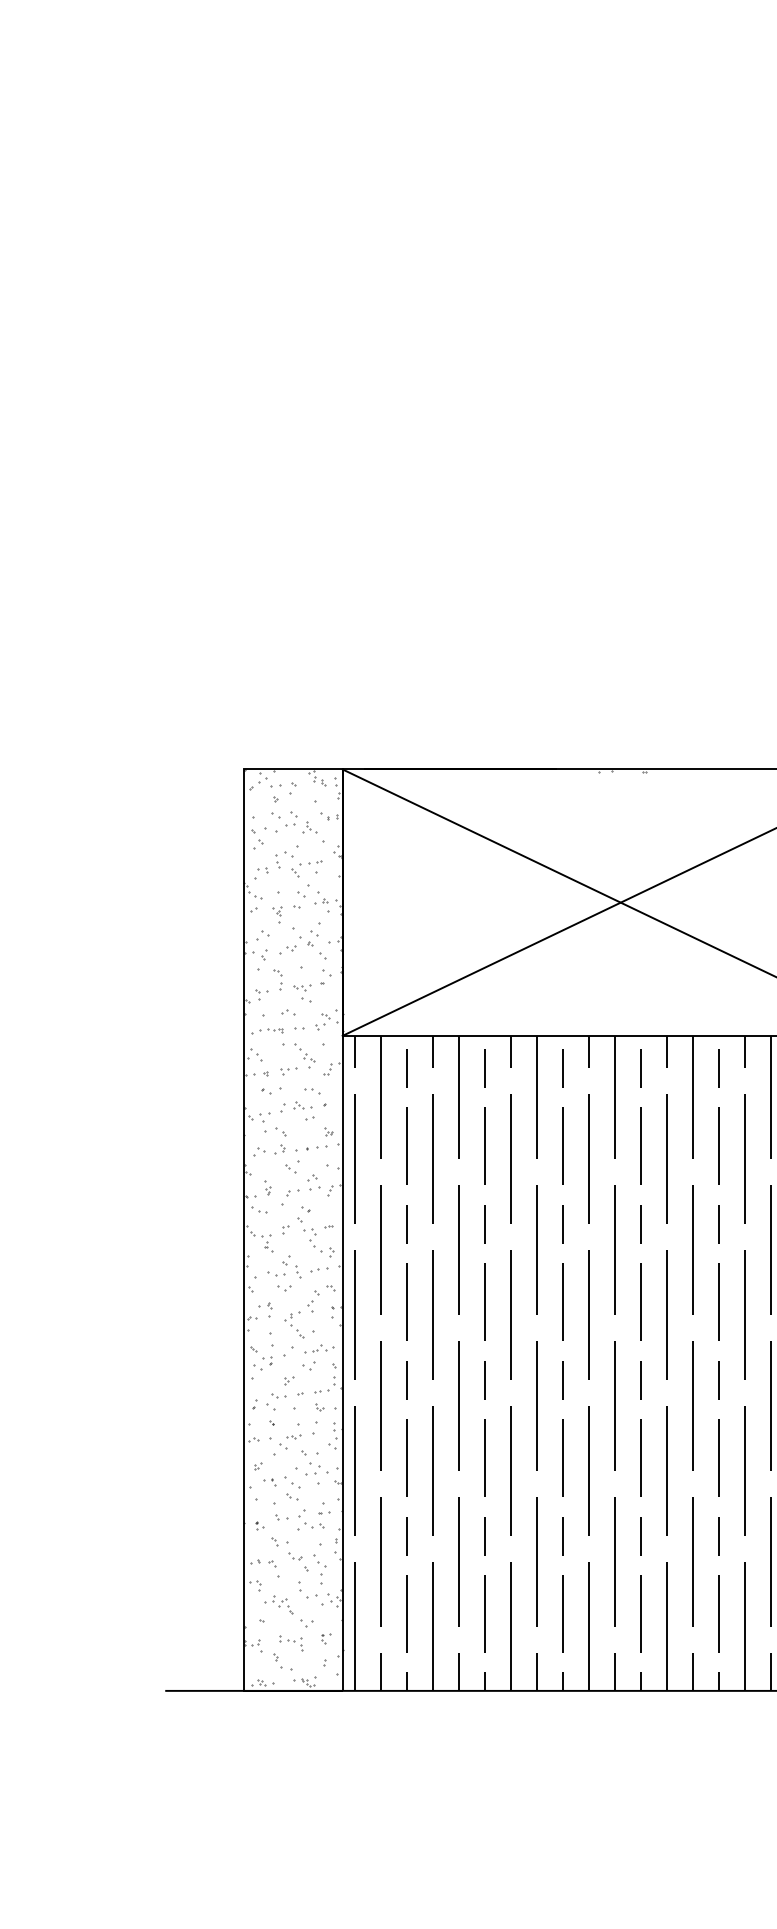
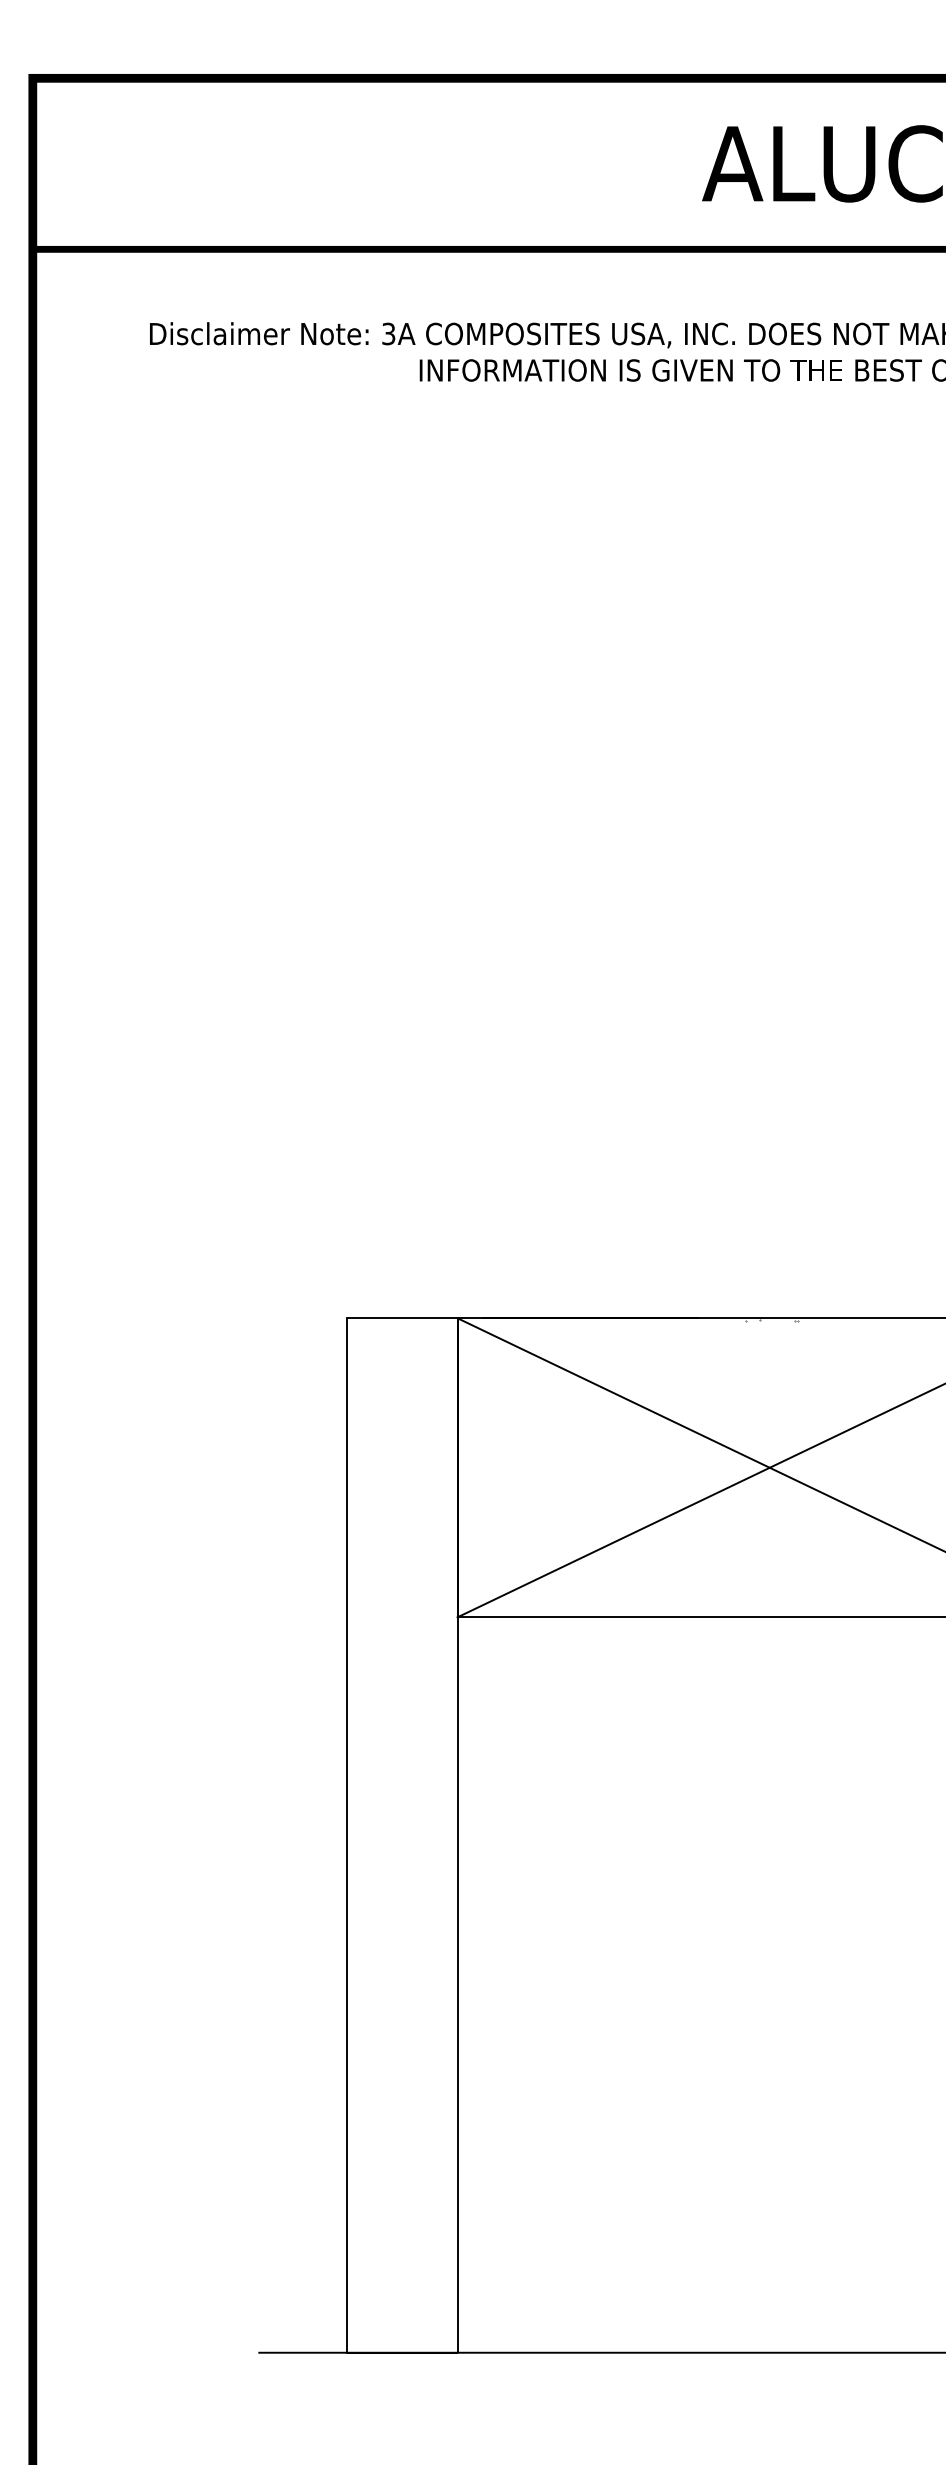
hatch: (293, 1227) -> (402, 1832), removed
hatch: (562, 1362) -> (704, 1984), removed

